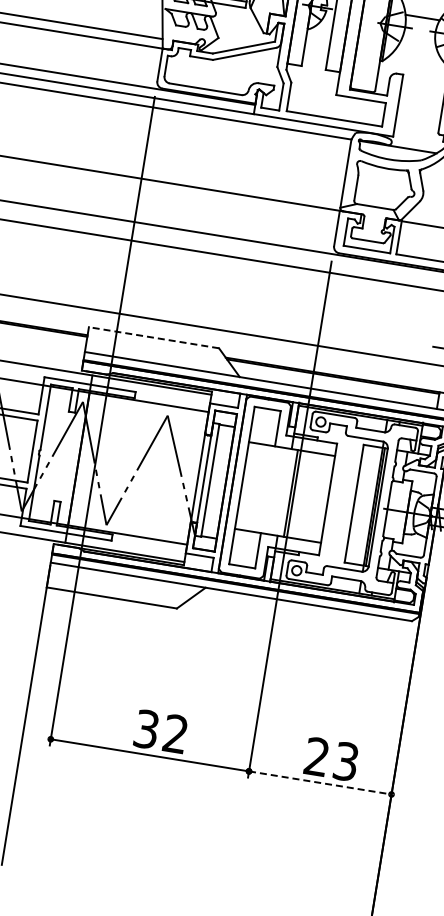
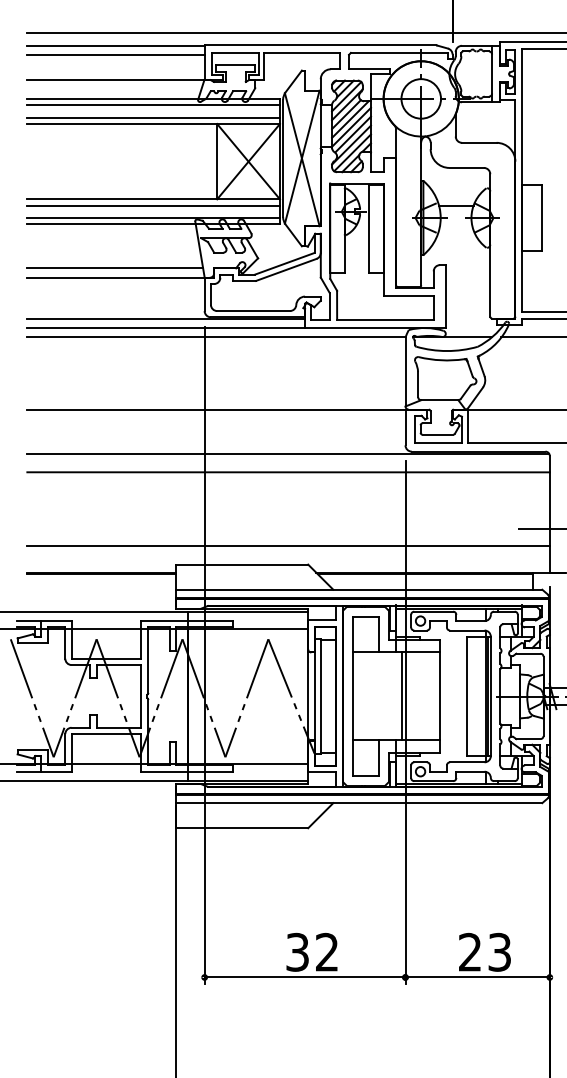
line: (154, 337) -> (242, 564), dashed -> solid
line: (321, 783) -> (478, 977), dashed -> solid

